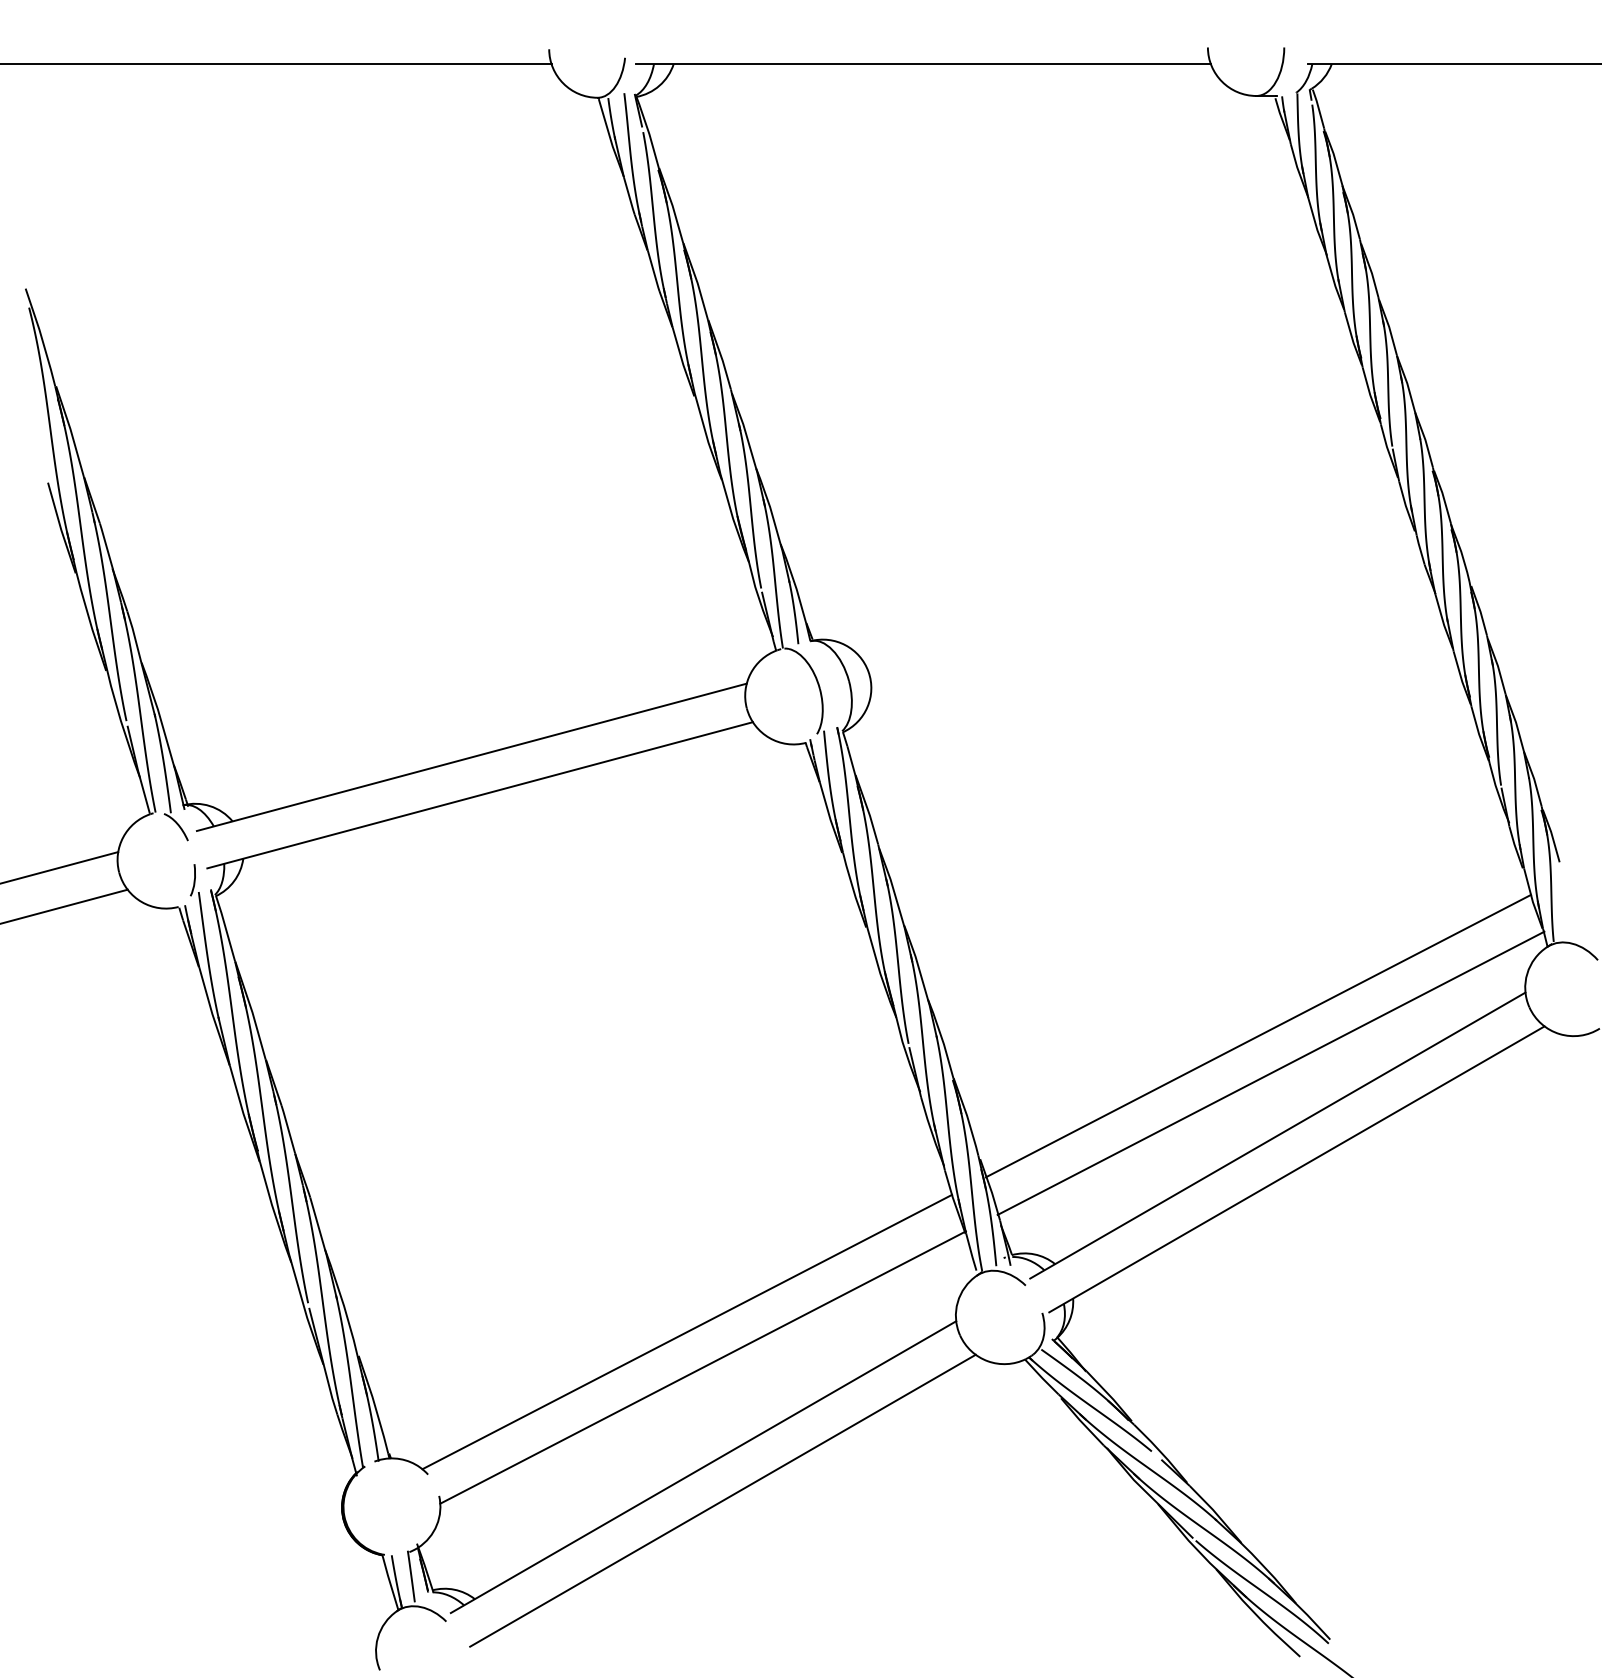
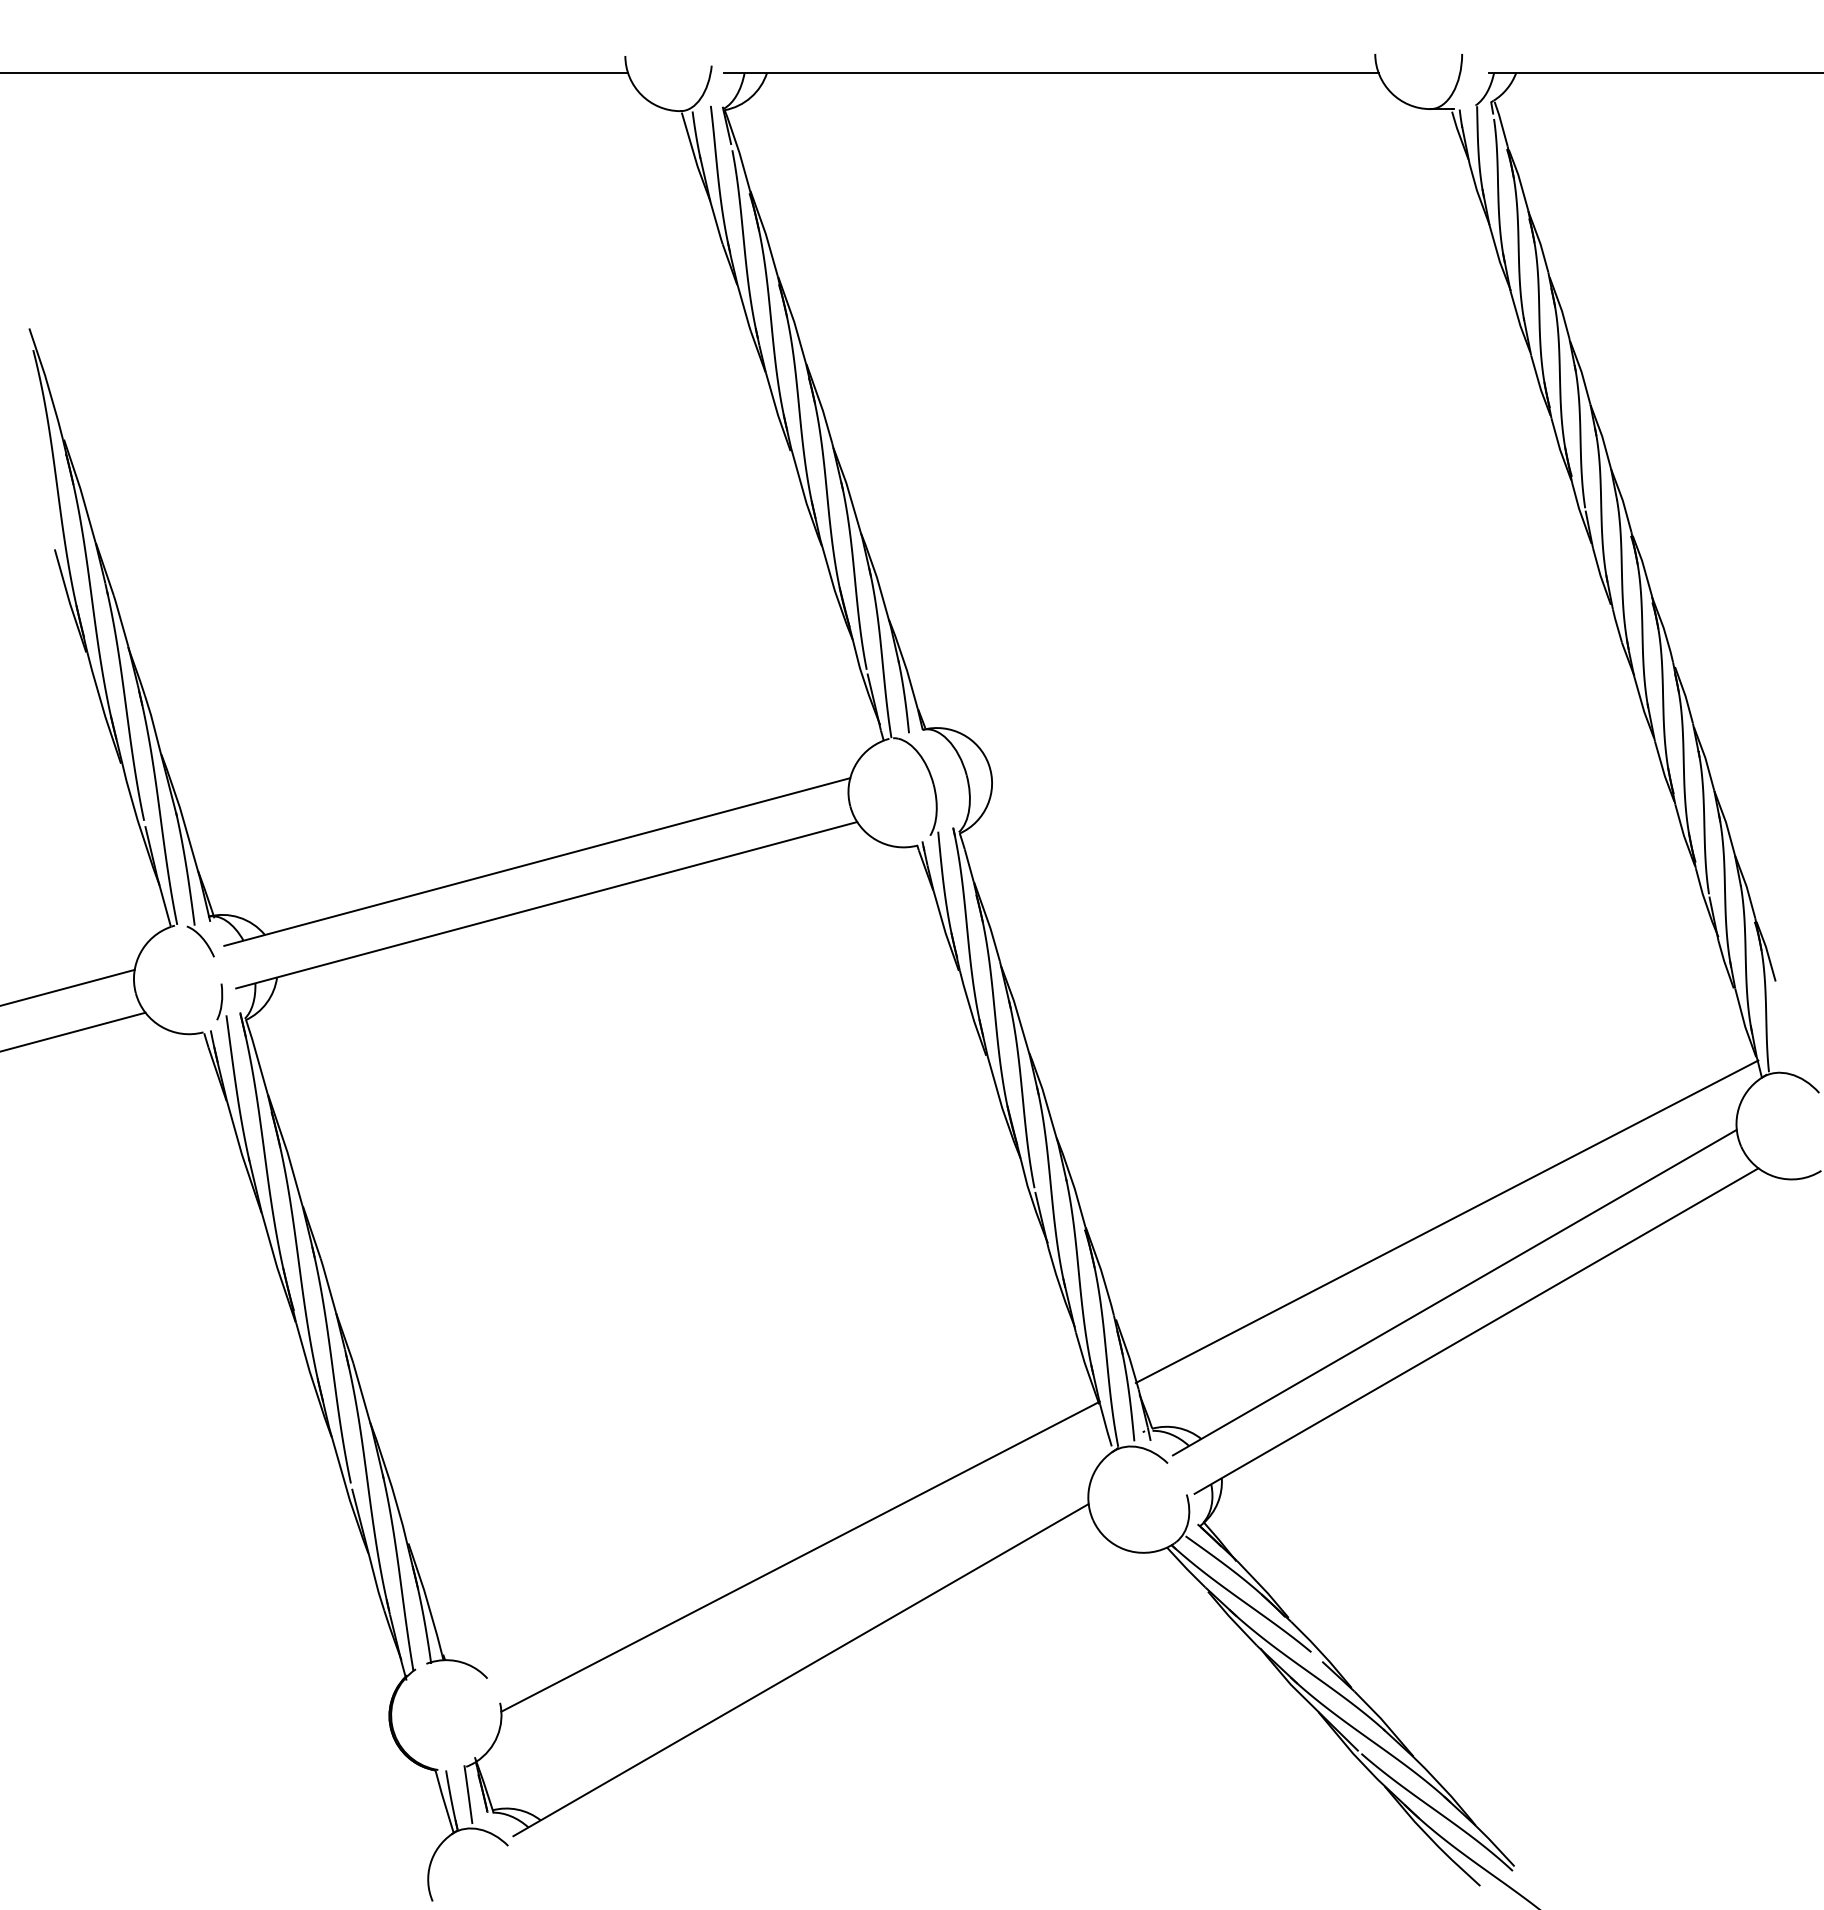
line: (1258, 1036) -> (1432, 1179), removed
line: (687, 1332) -> (782, 1516), removed
line: (722, 1500) -> (822, 1708), removed

